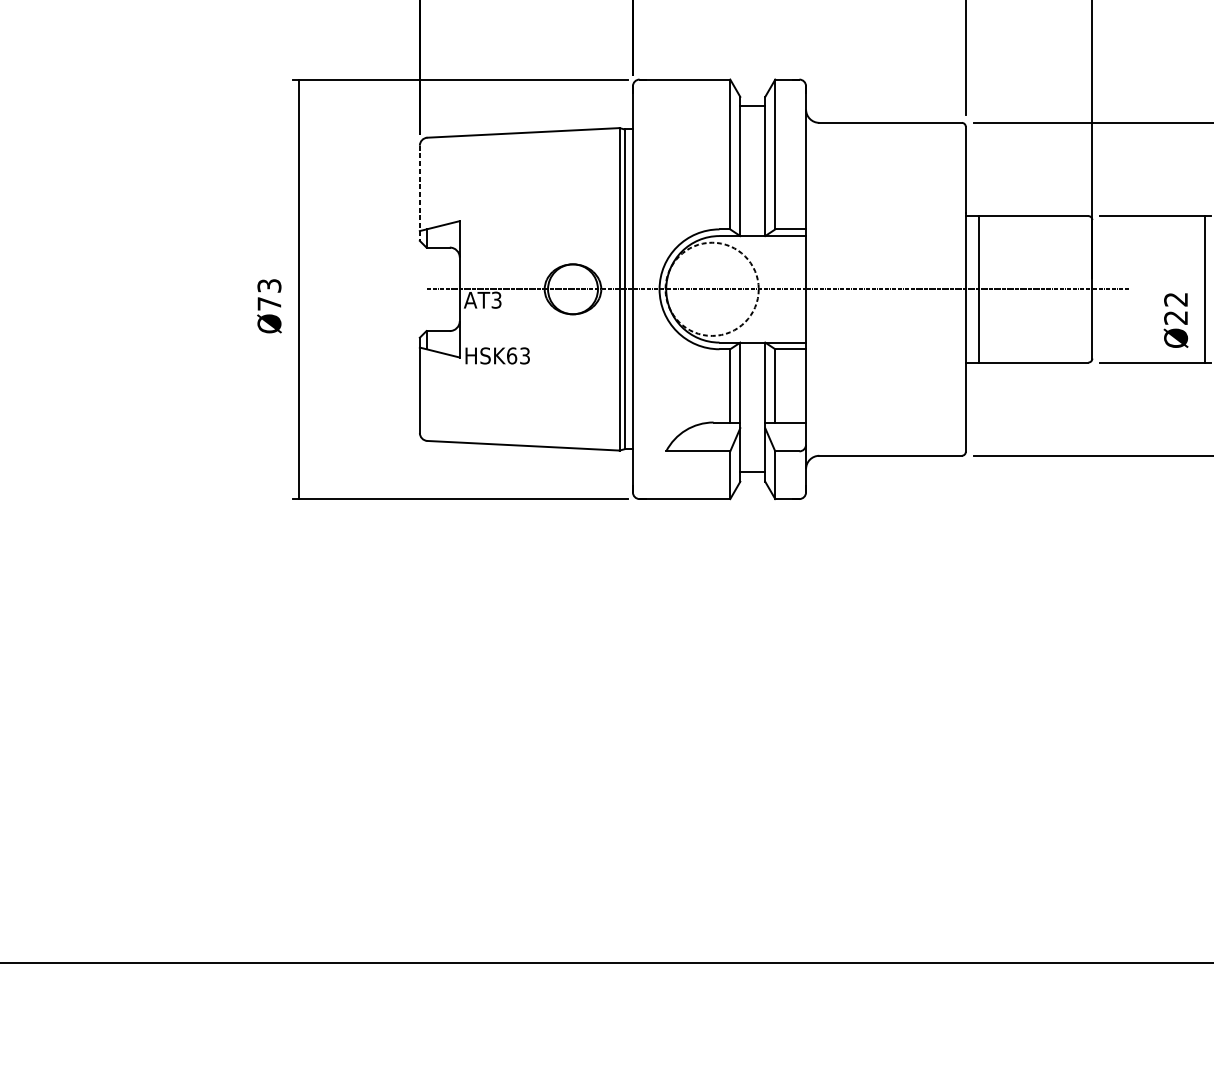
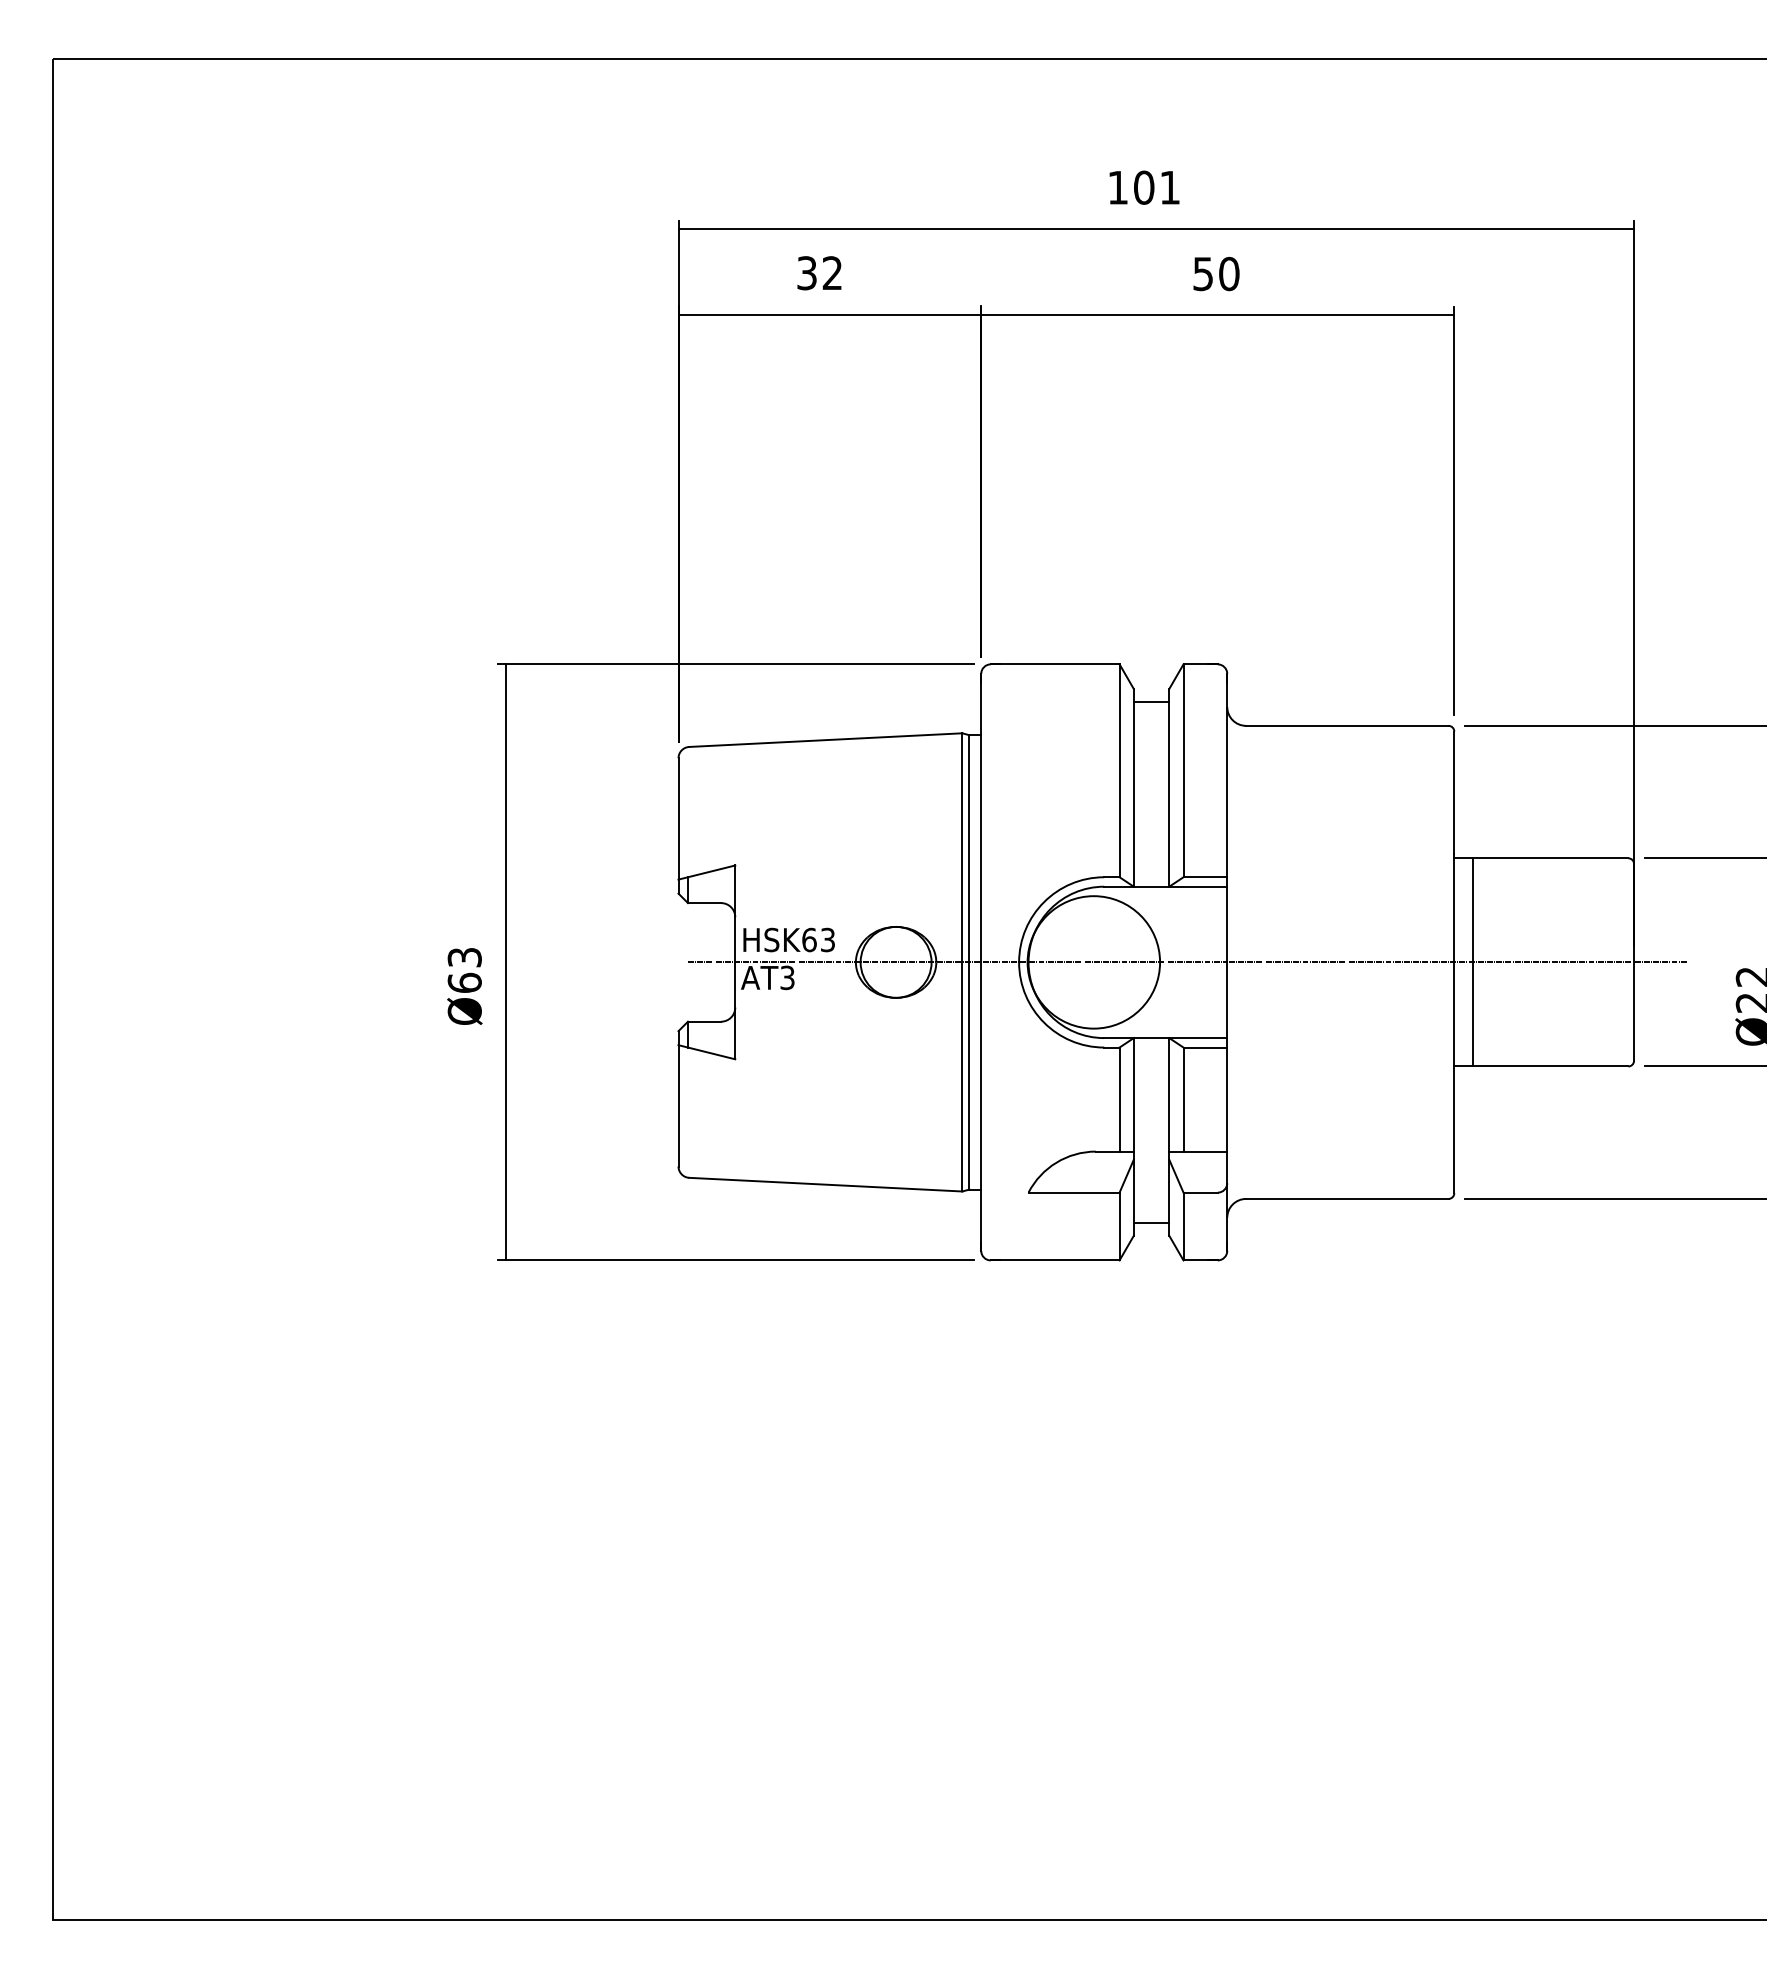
line: (419, 192) -> (678, 825), dashed -> solid
circle: (711, 289) -> (1093, 962), dashed -> solid
text: (269, 303) -> (464, 982), Ø73 -> Ø63
text: (497, 355) -> (788, 939), moved

